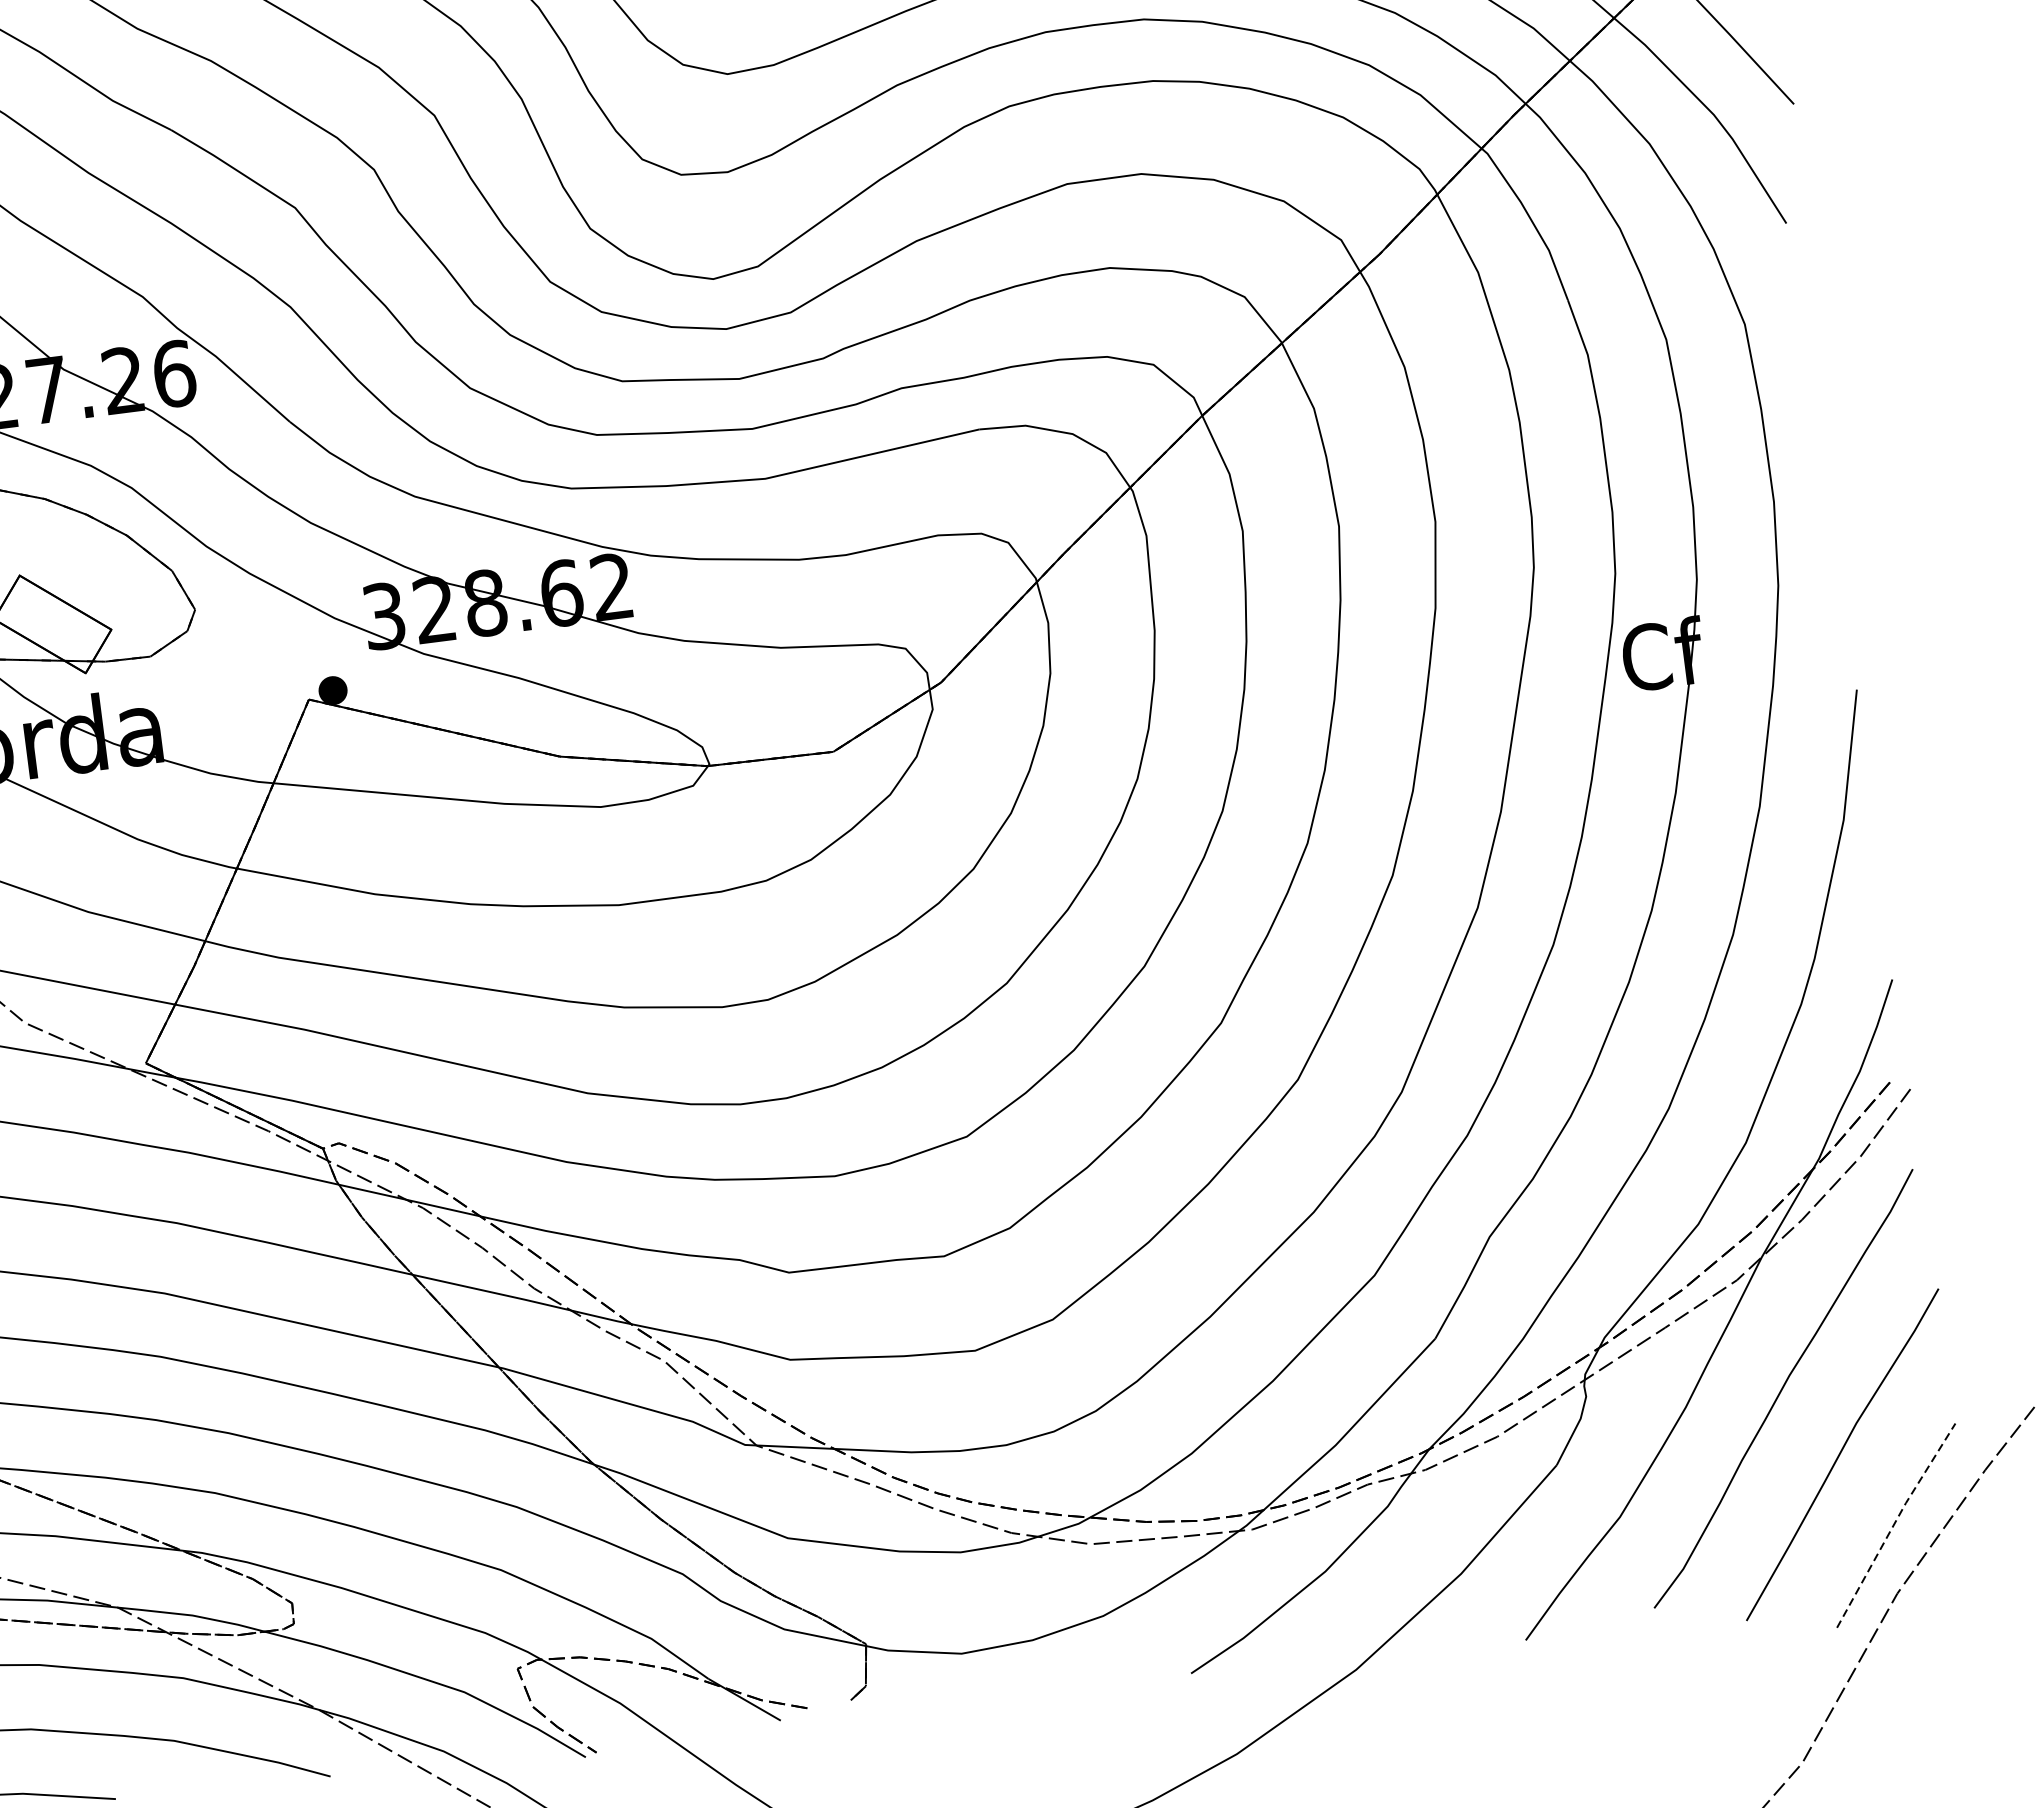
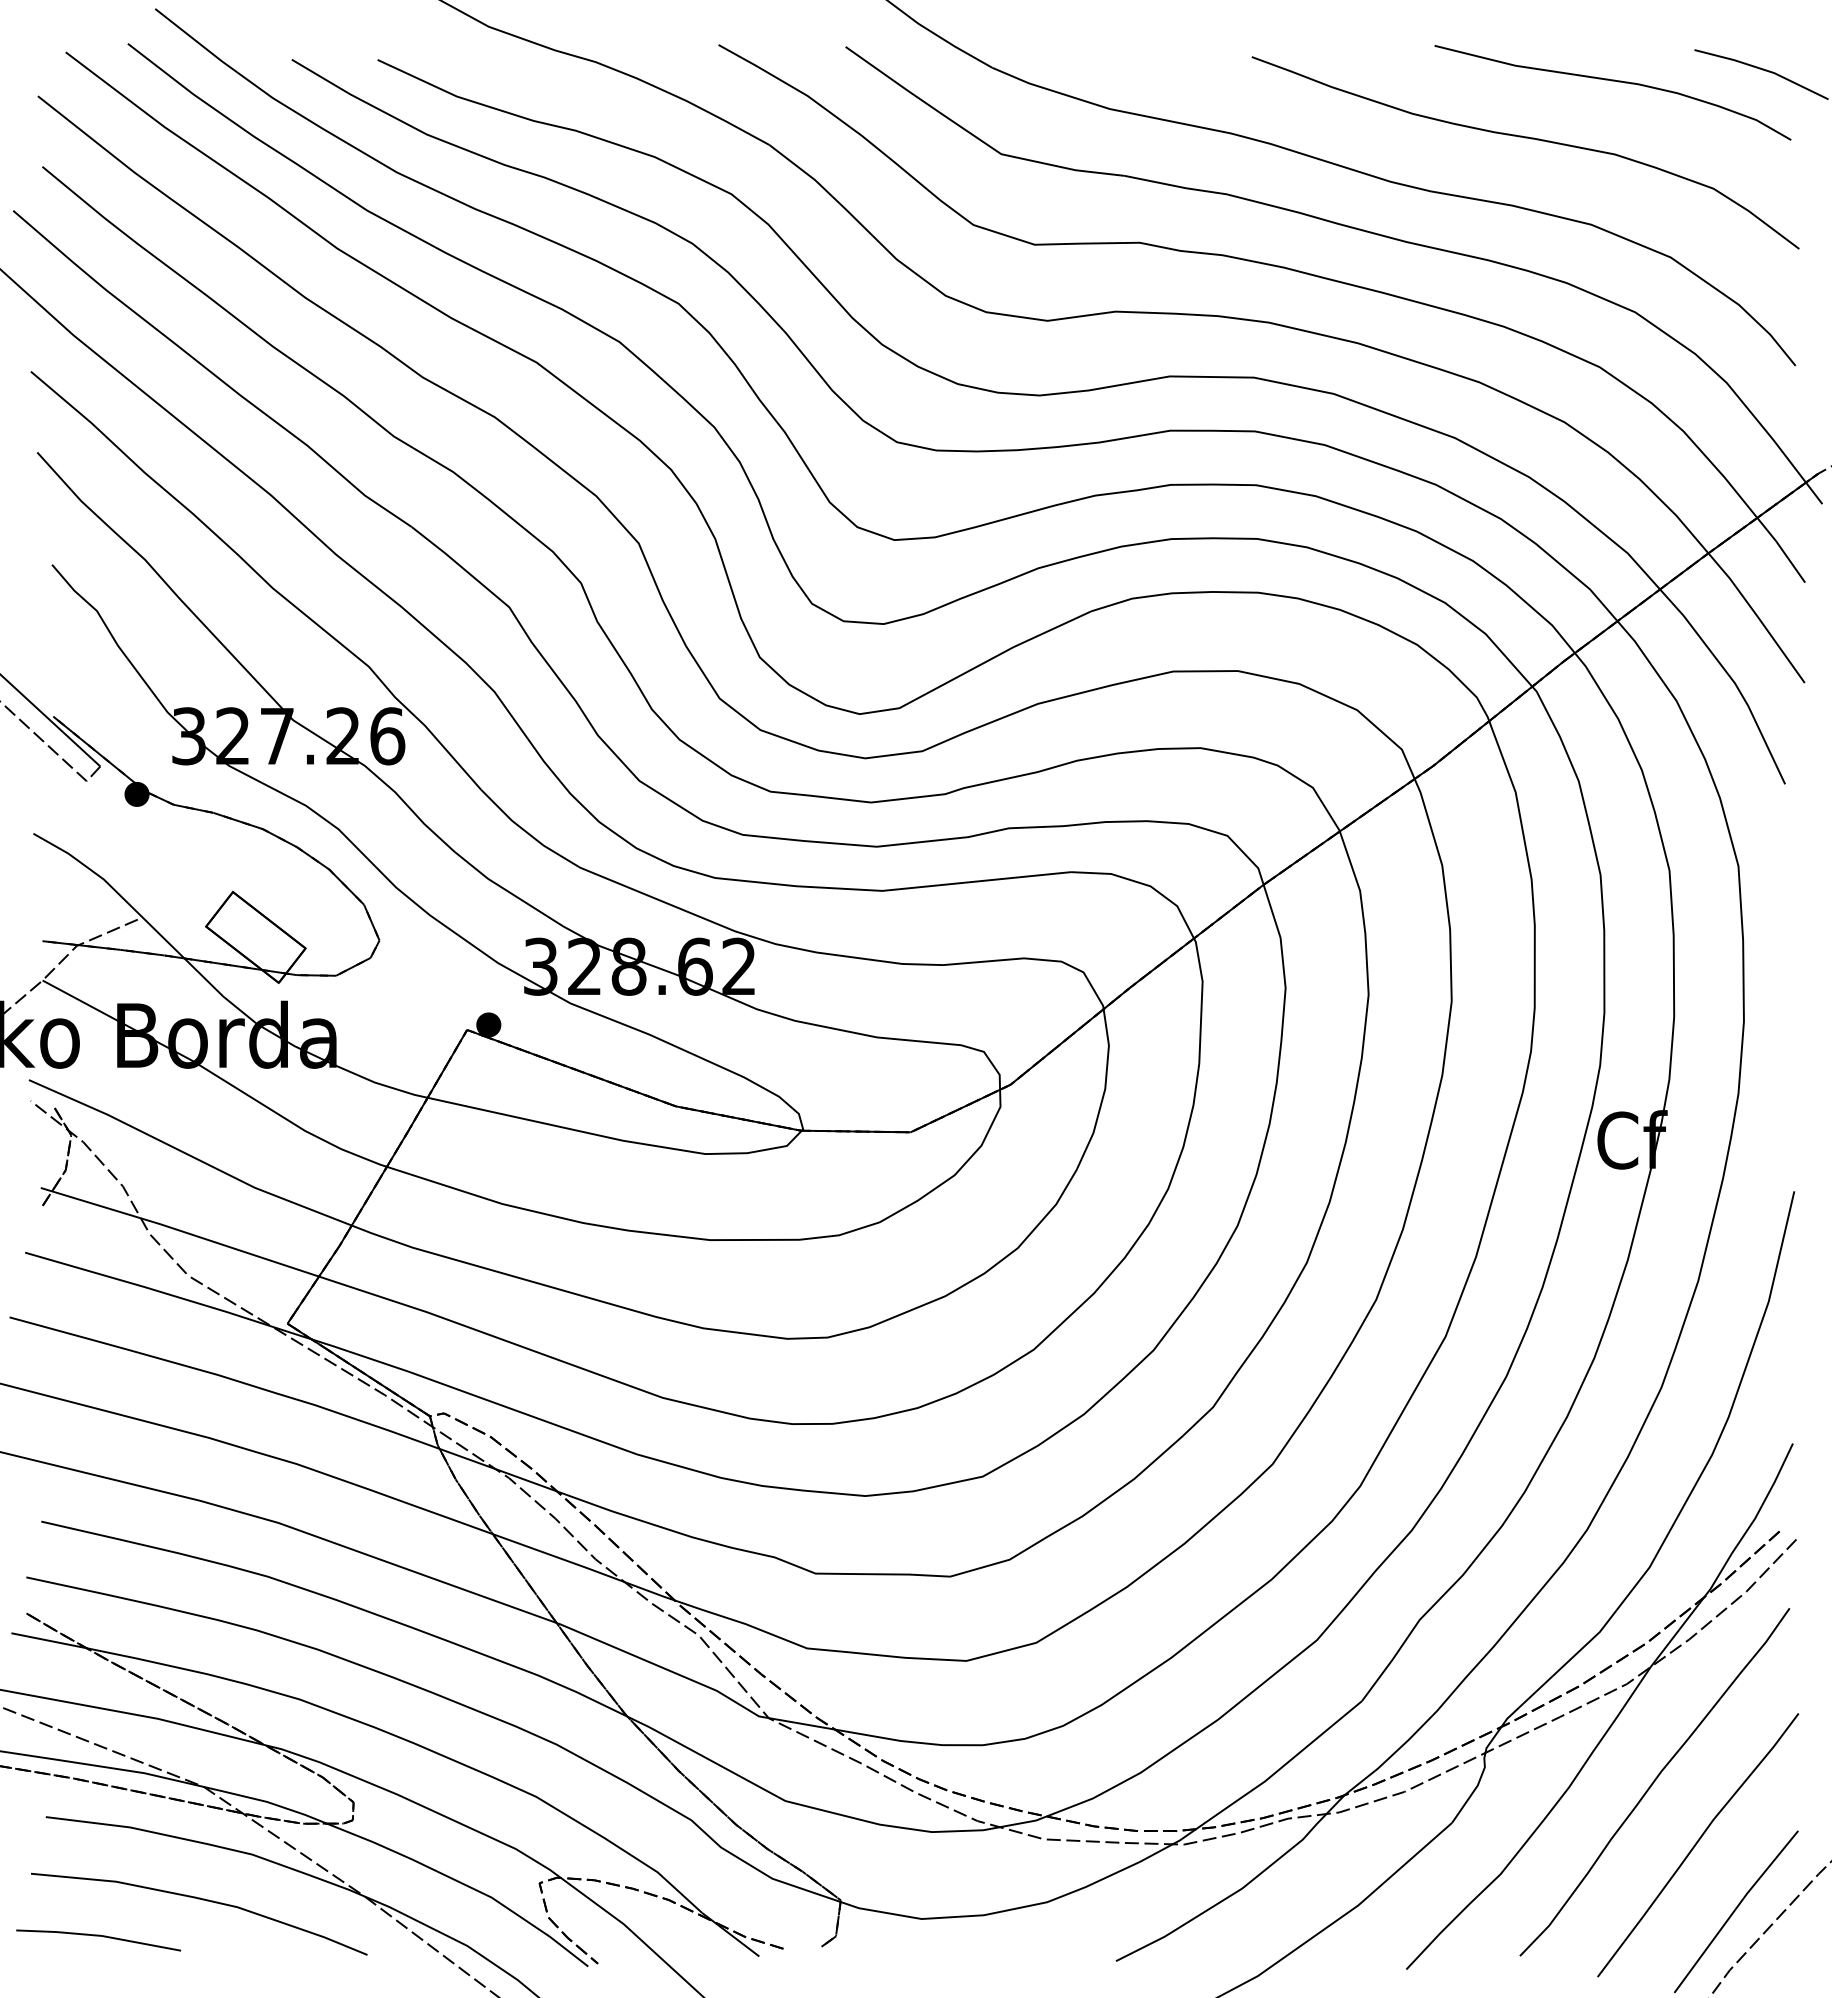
line: (1893, 1524) -> (1734, 1910), dashed -> solid

